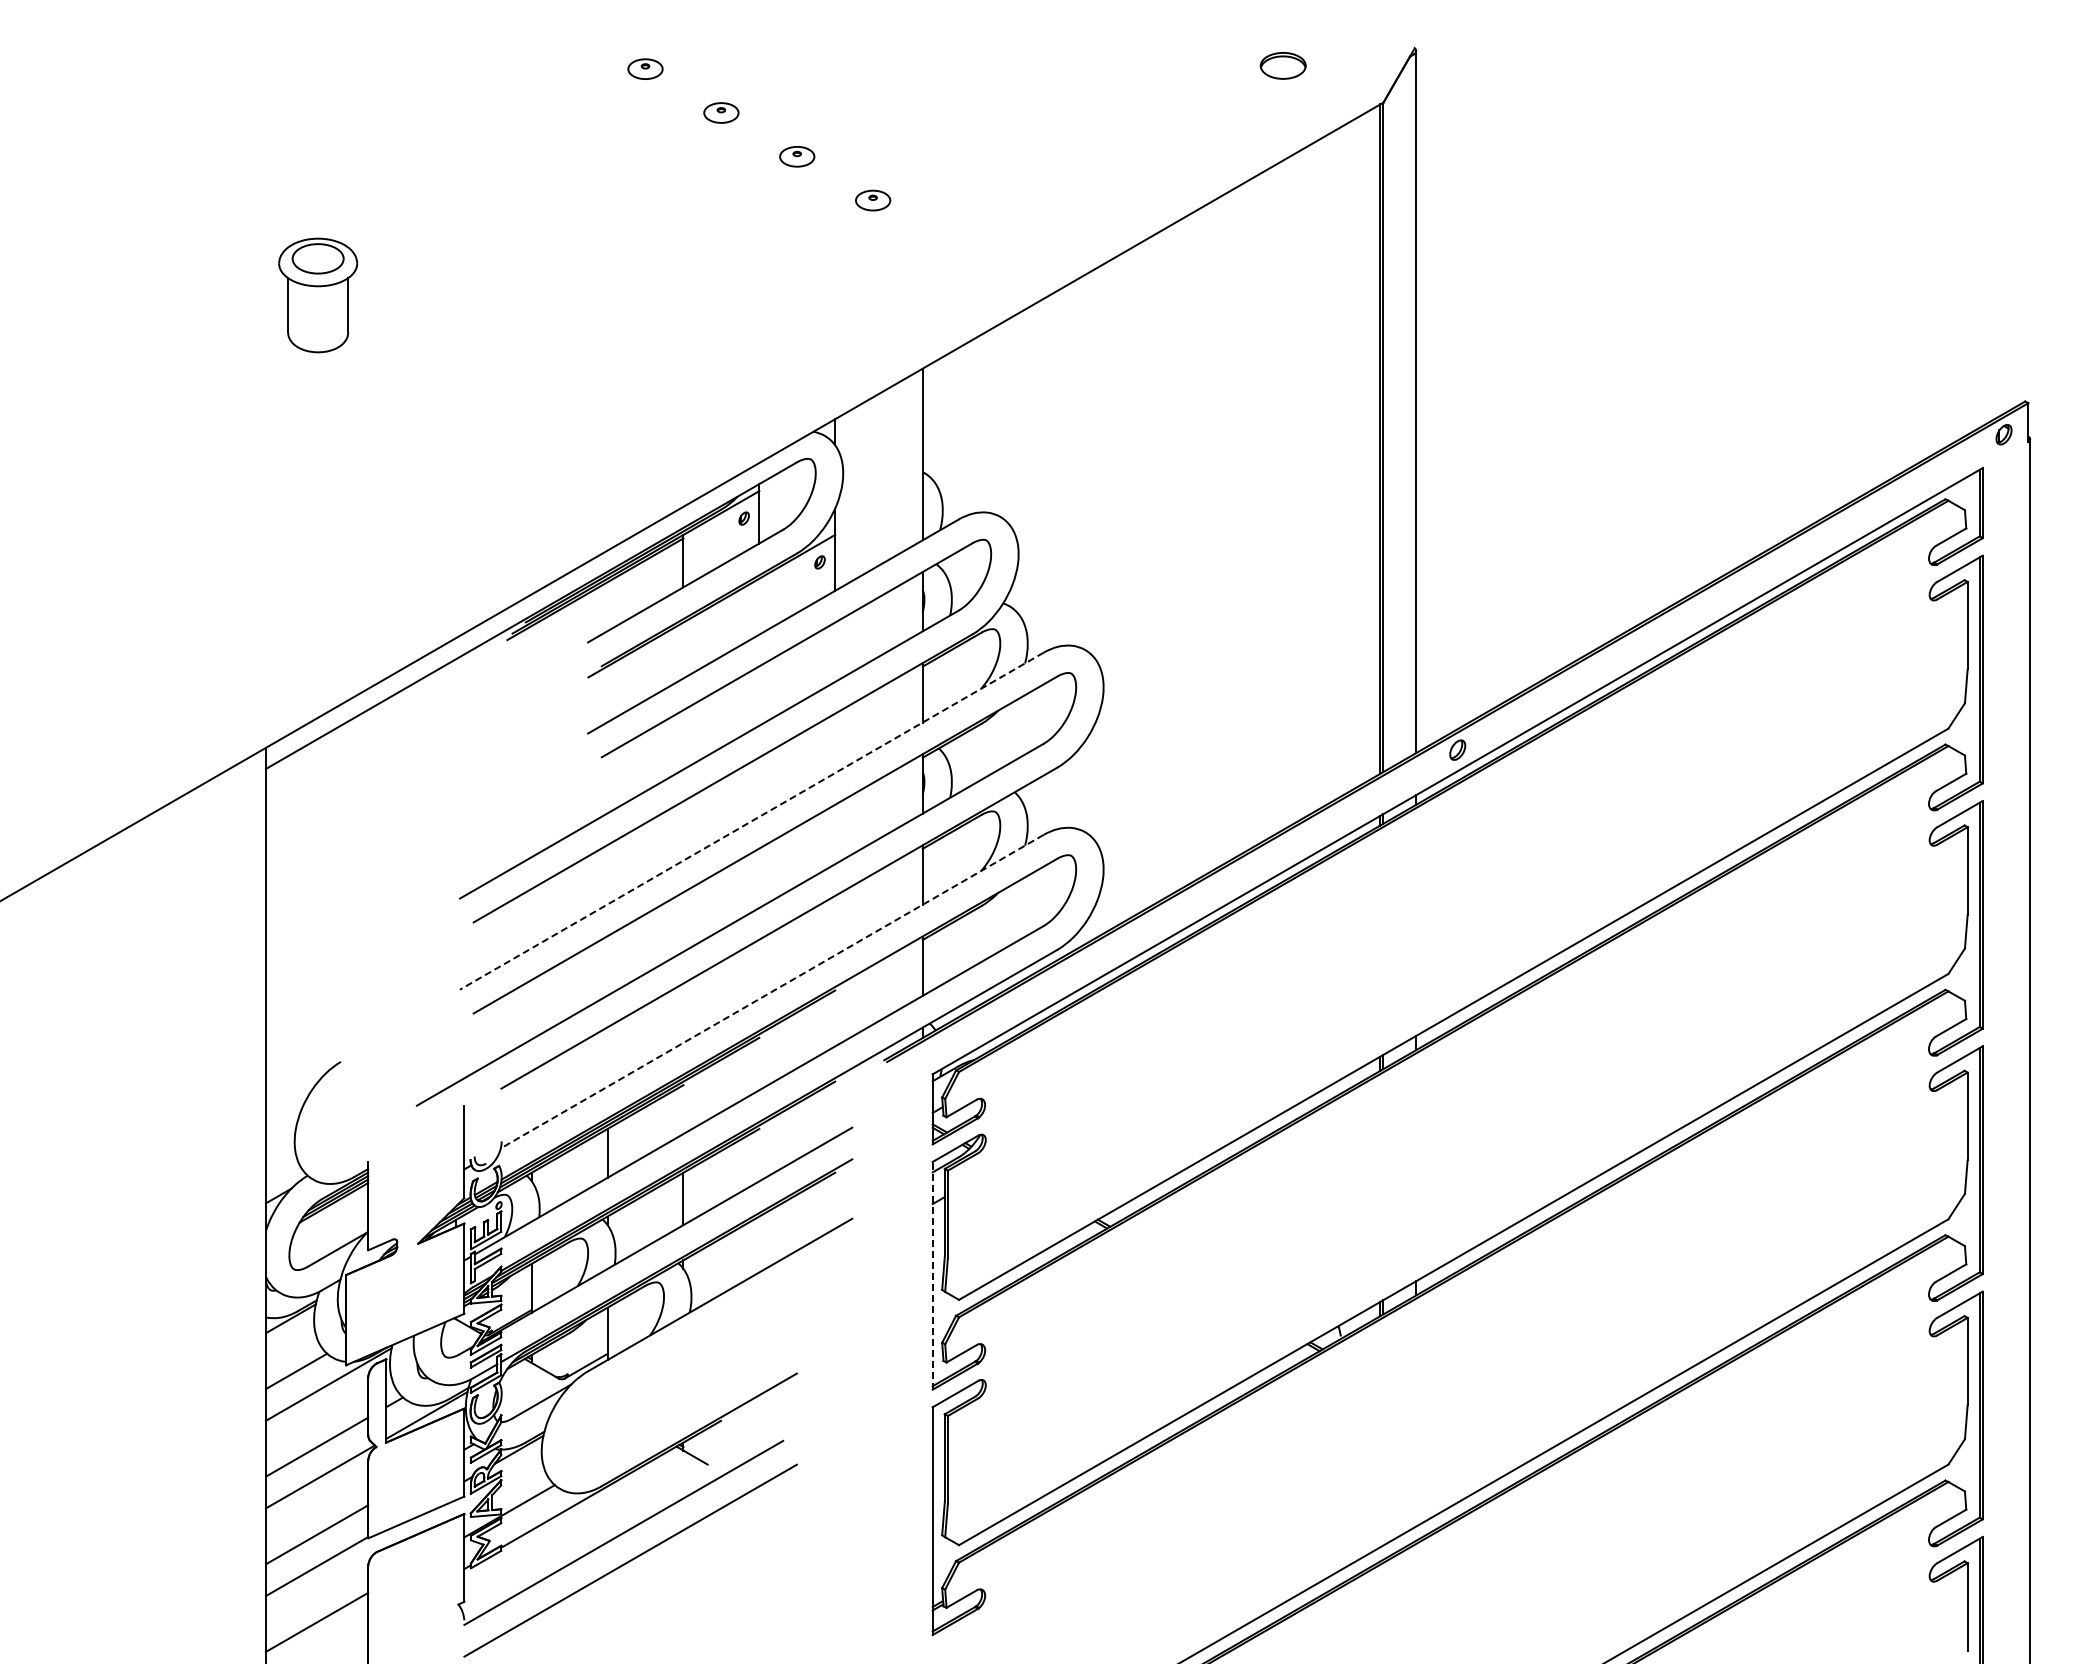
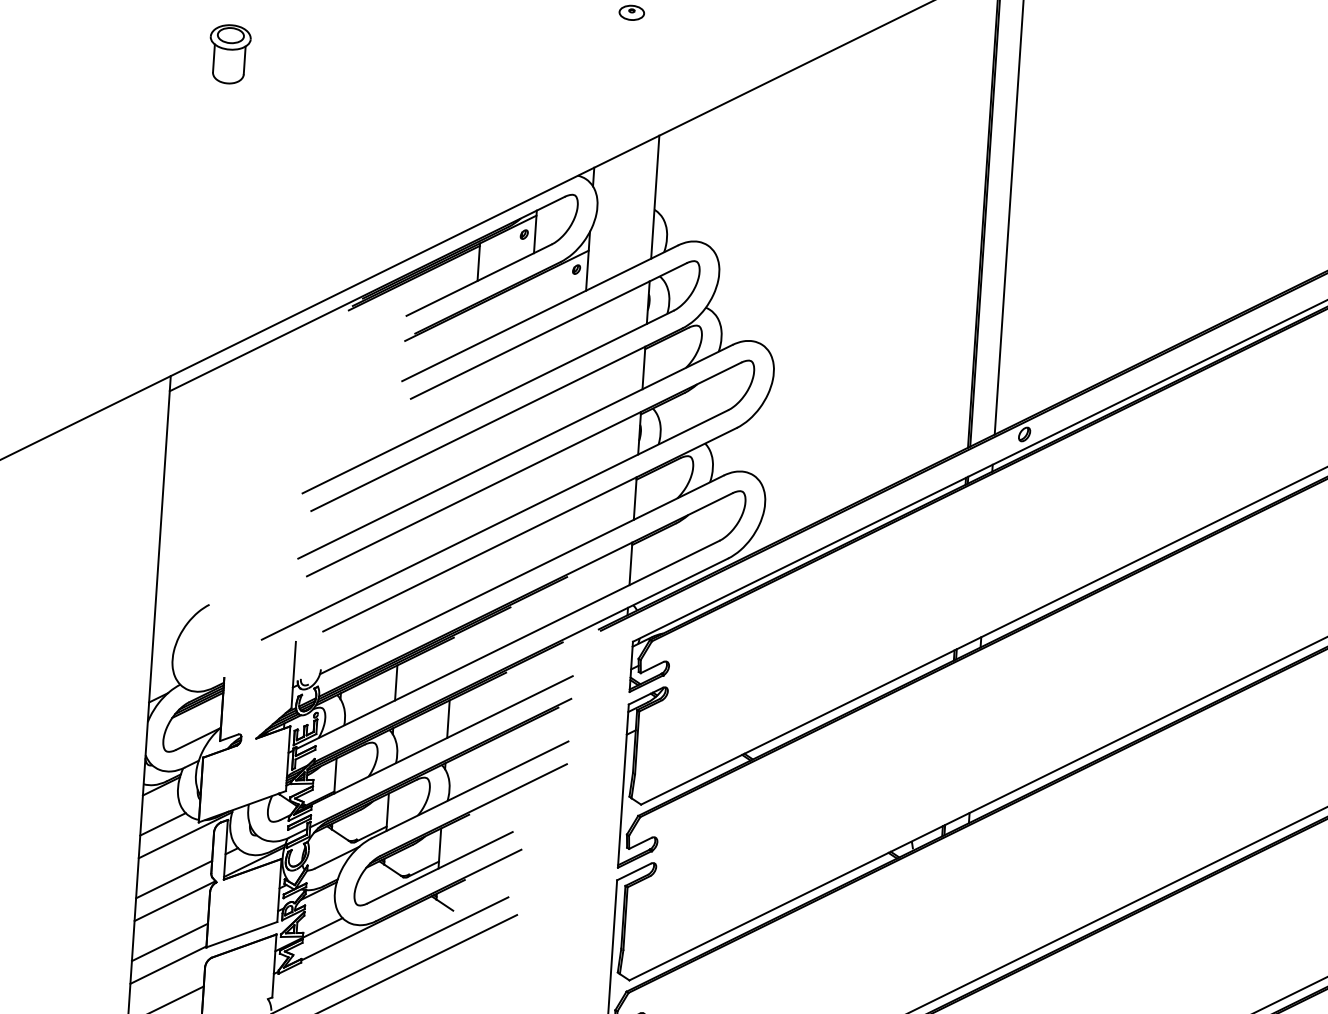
part: (317, 294) -> (229, 53), size x0.71
line: (751, 821) -> (515, 451), dashed -> solid
line: (771, 991) -> (521, 574), dashed -> solid
line: (932, 1275) -> (623, 785), dashed -> solid
part: (701, 1342) -> (454, 822), added

